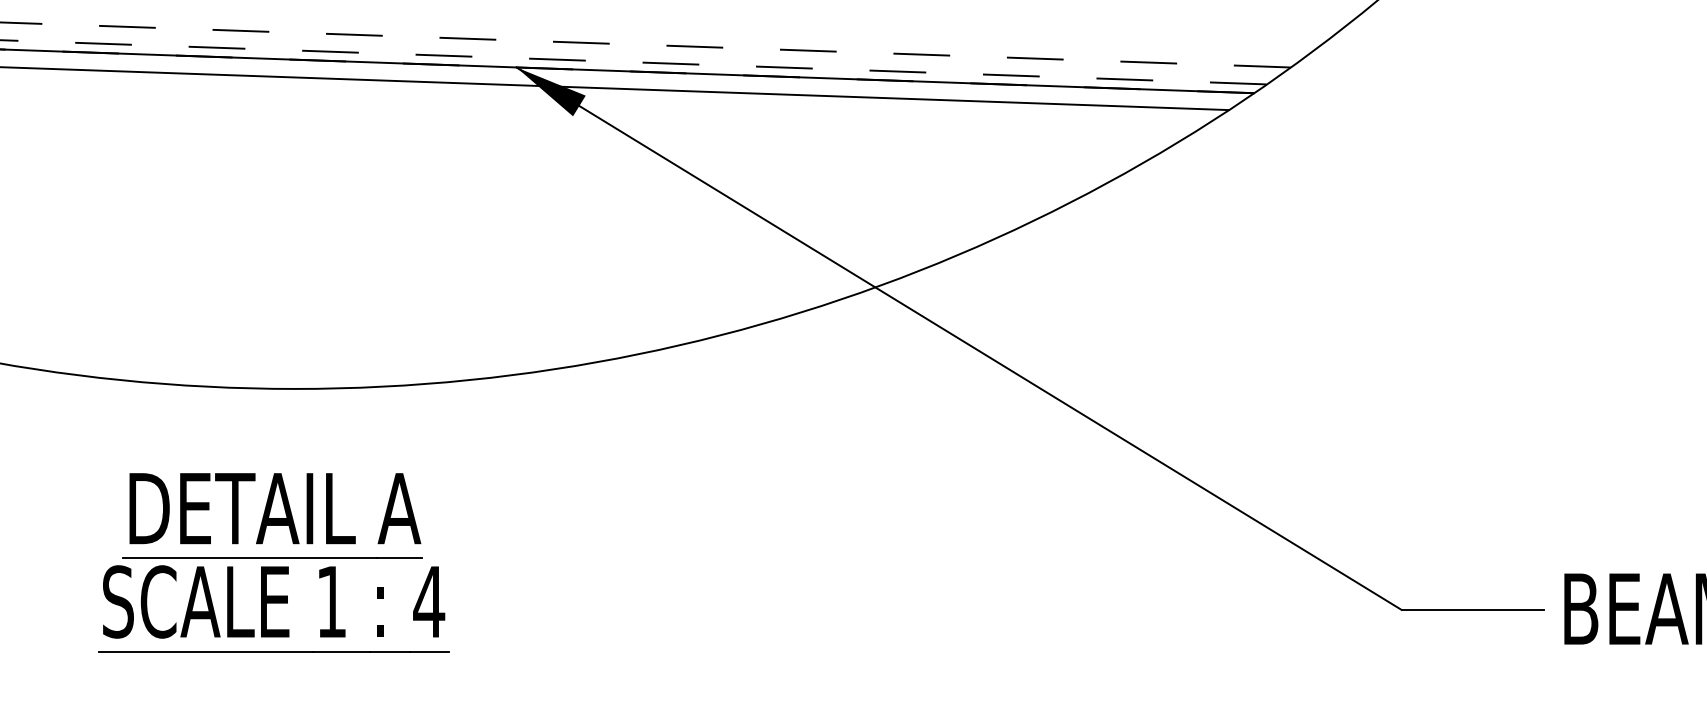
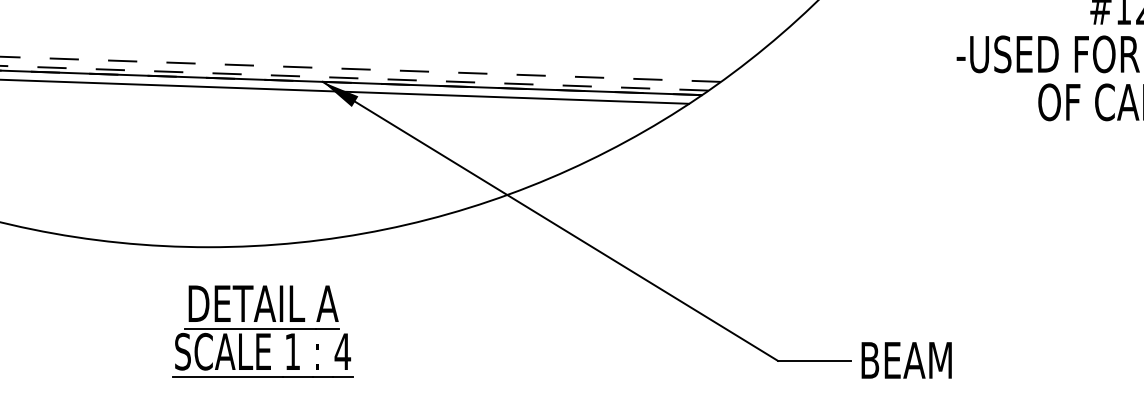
part: (272, 562) -> (262, 331), moved

